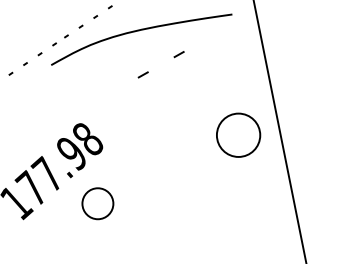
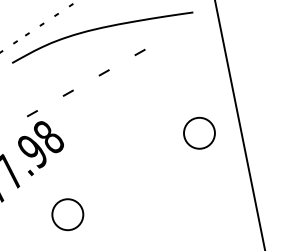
line: (106, 94) -> (67, 92), added
line: (71, 115) -> (32, 113), added
part: (238, 135) -> (199, 133), size x0.71
part: (97, 203) -> (67, 214), moved

